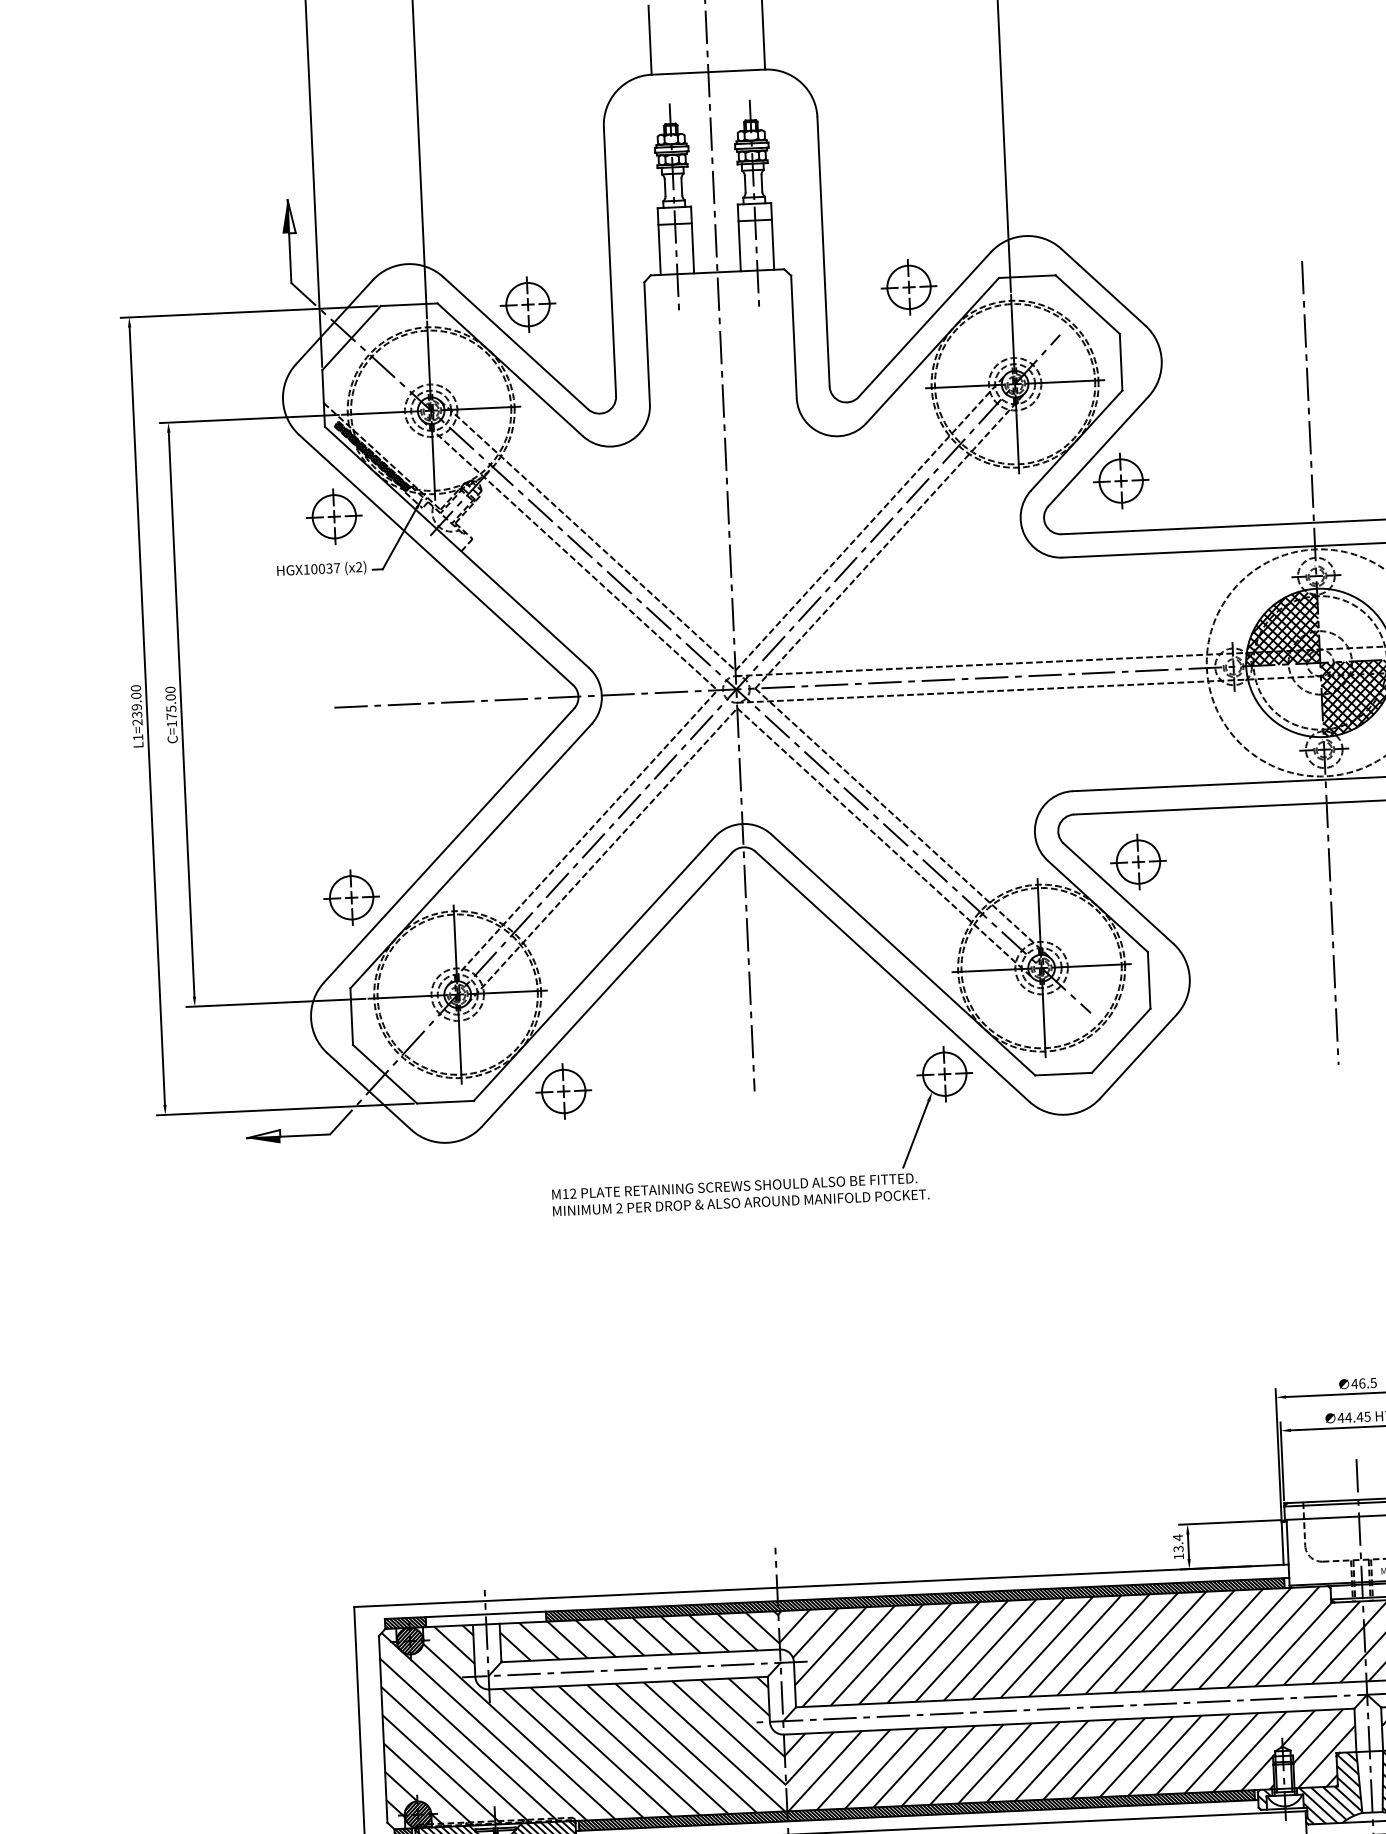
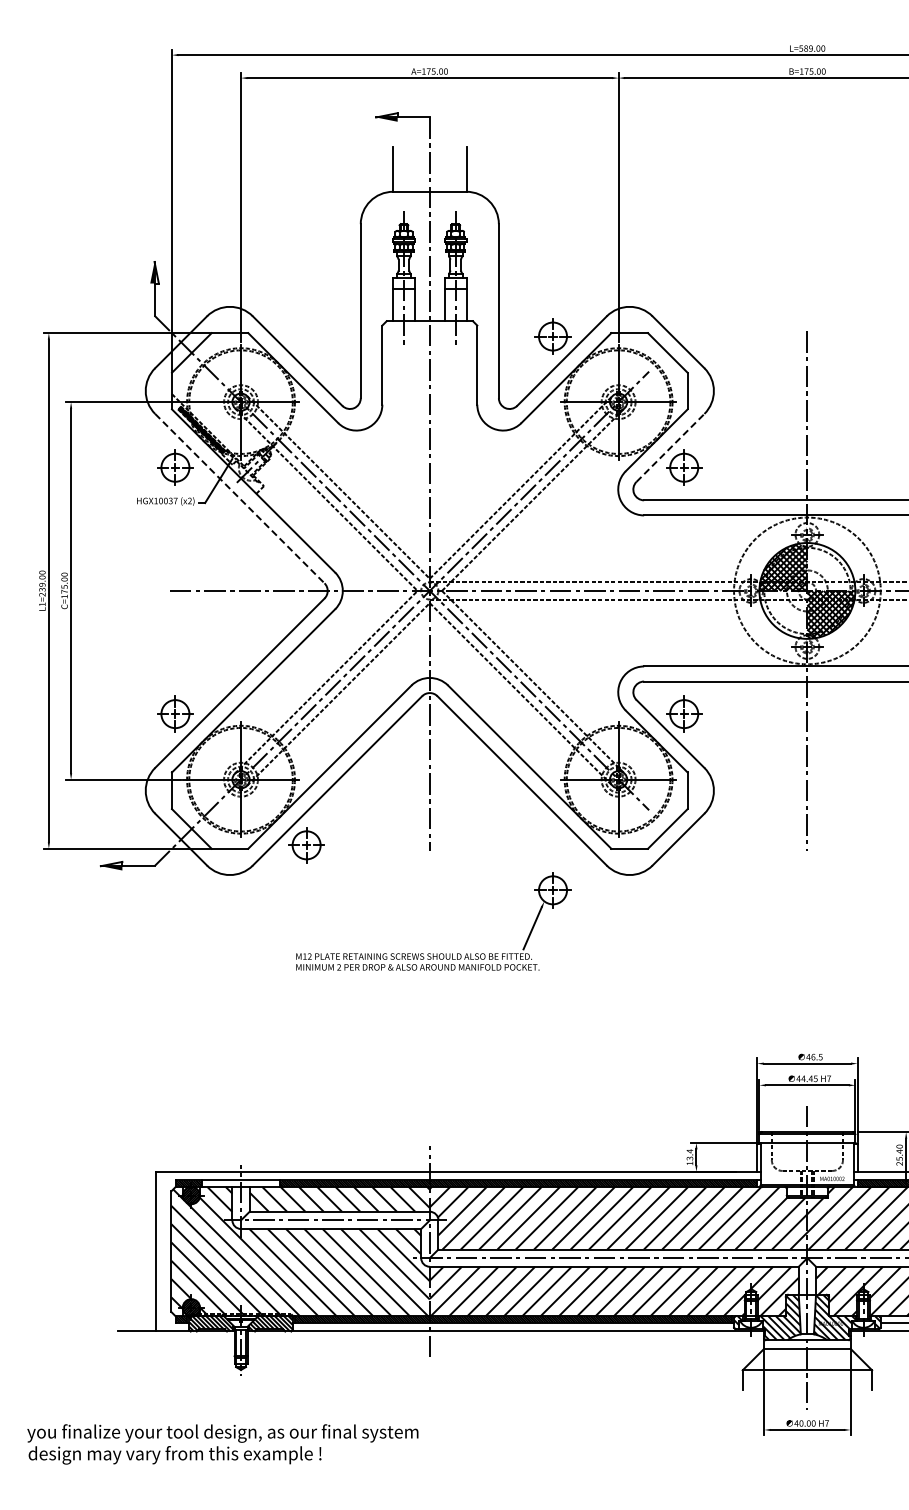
part: (527, 304) -> (306, 336), removed
line: (1098, 450) -> (670, 447), solid -> dashed
line: (435, 559) -> (239, 498), solid -> dashed
part: (764, 1180) -> (433, 953), moved

